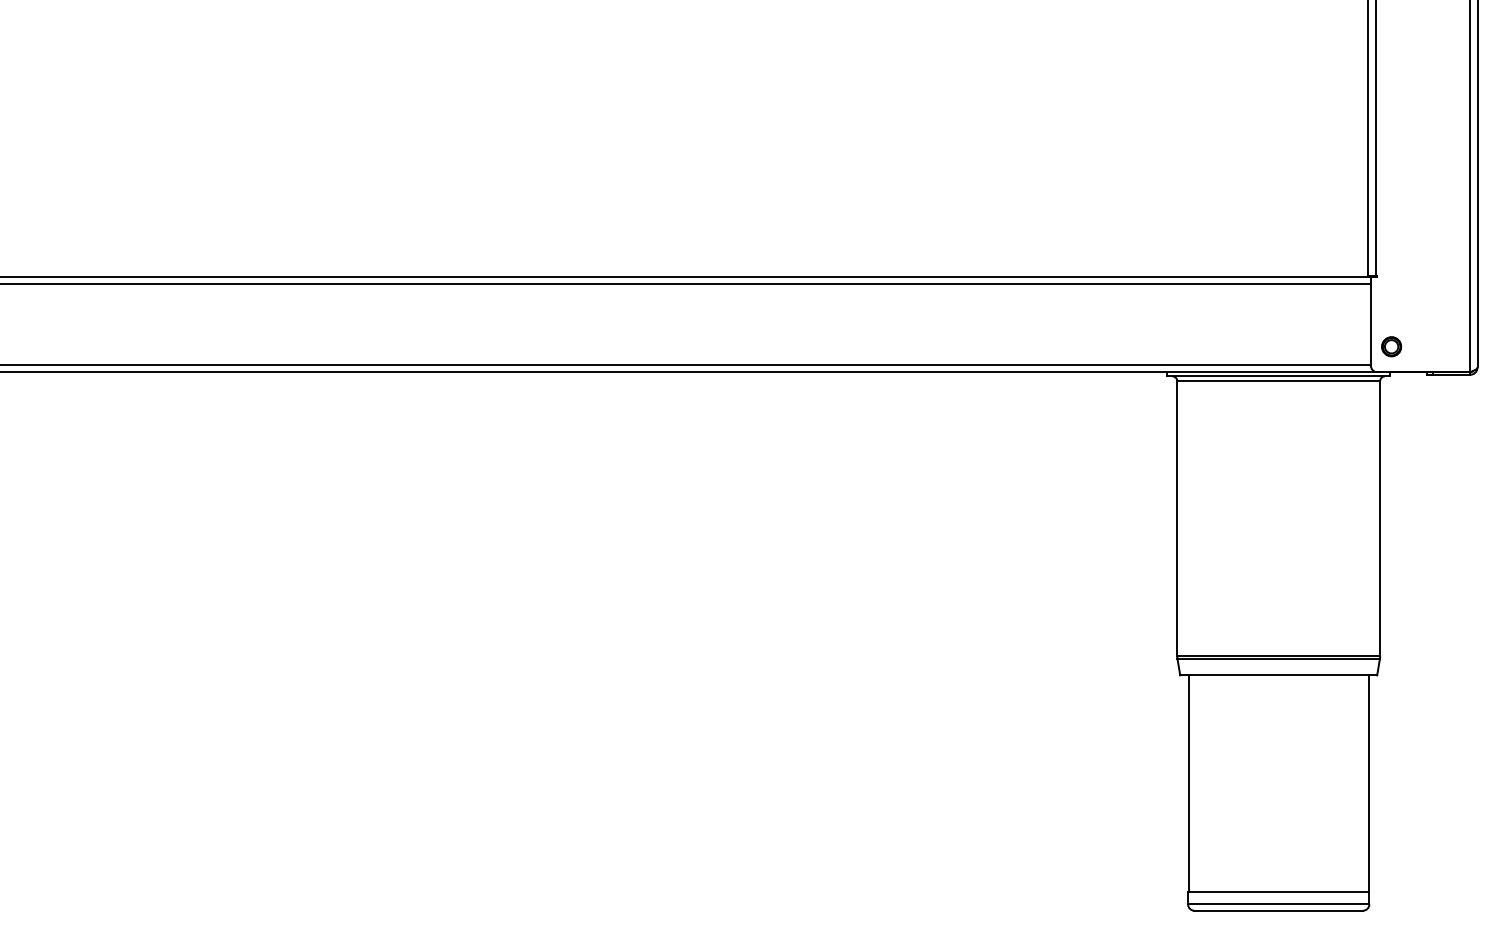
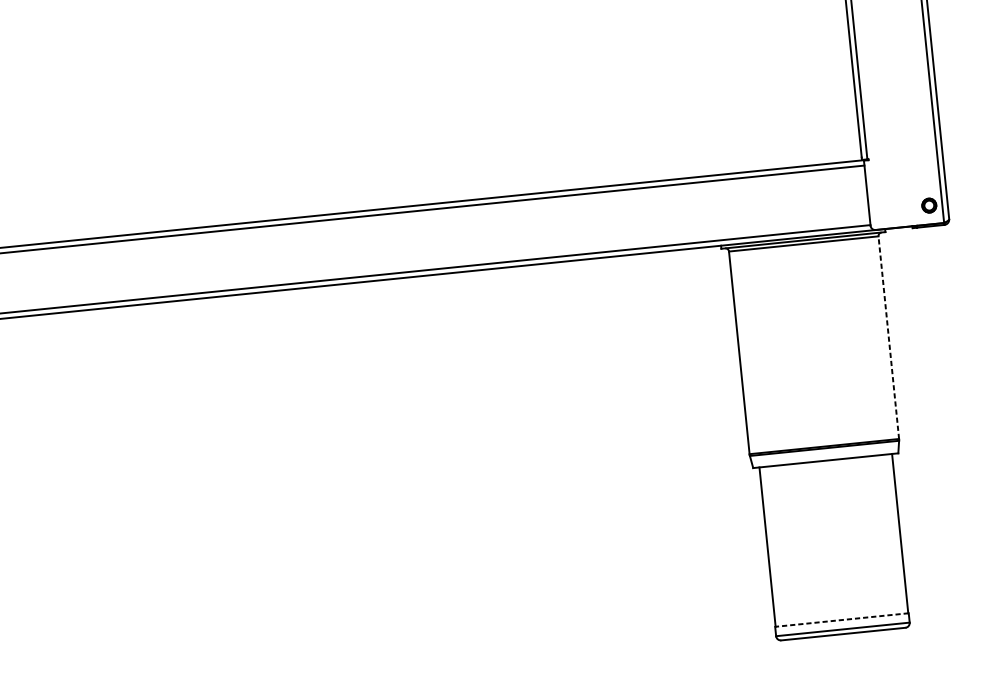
part: (1391, 346) -> (929, 205), moved
line: (1380, 518) -> (889, 337), solid -> dashed
line: (1278, 891) -> (841, 619), solid -> dashed

